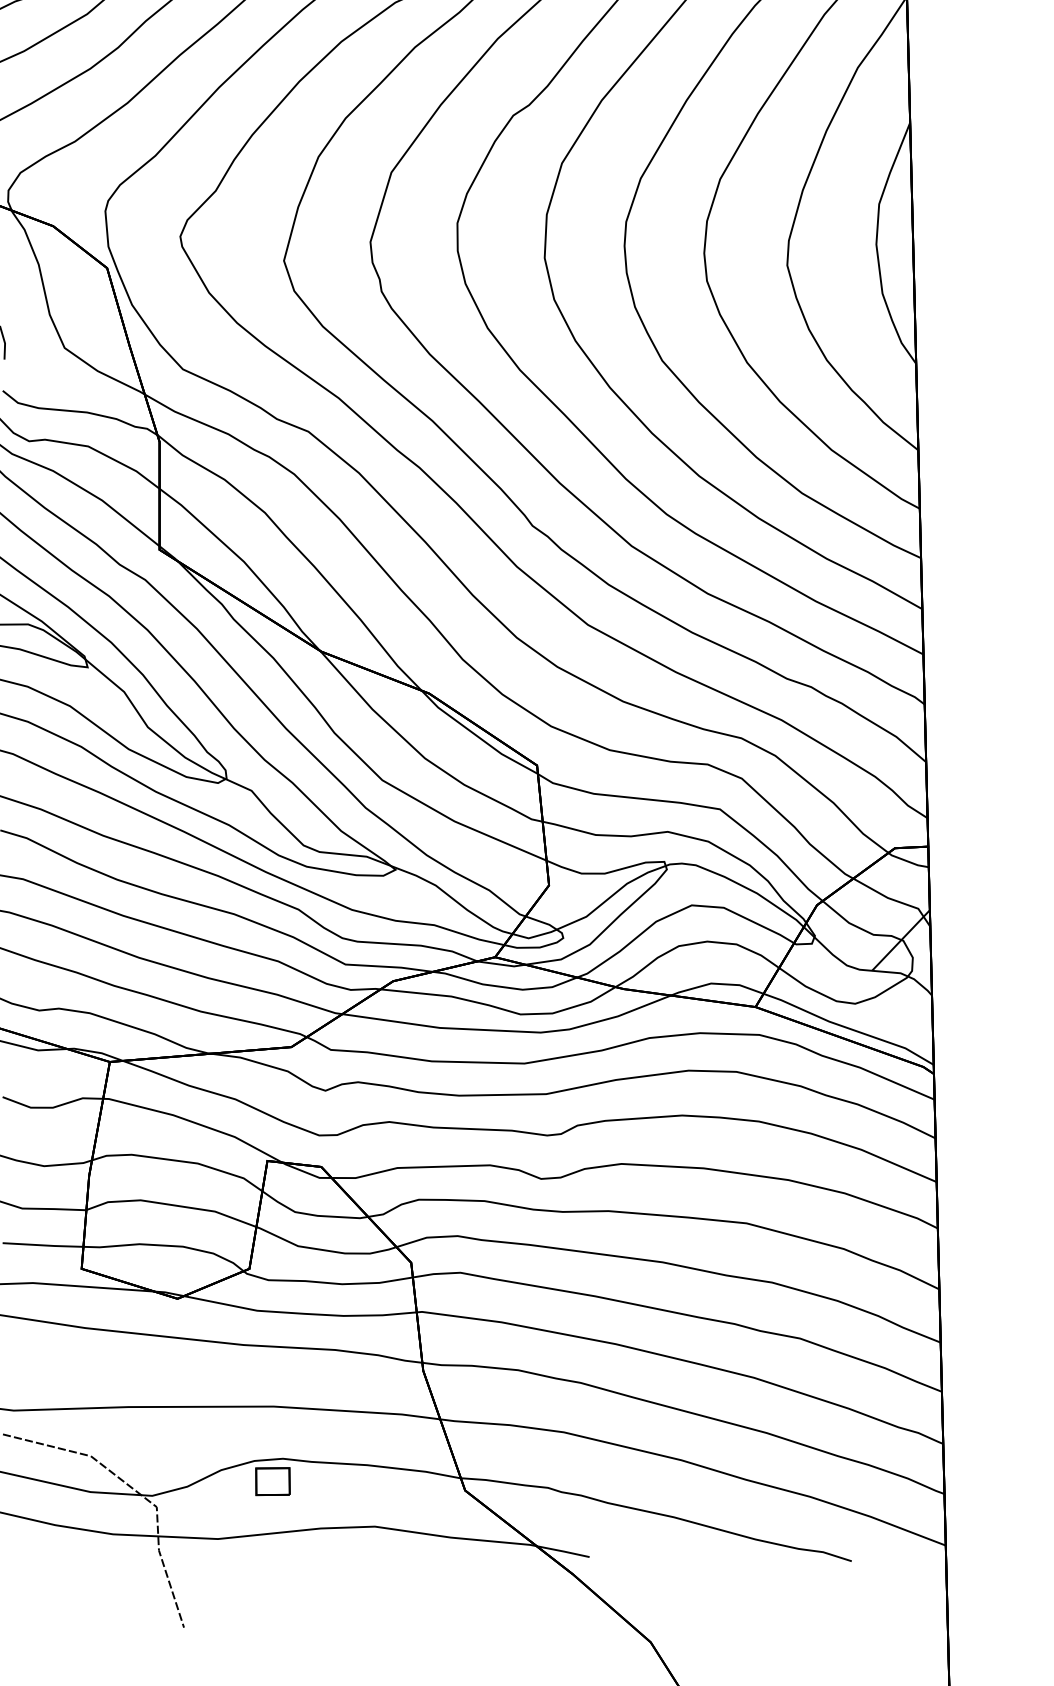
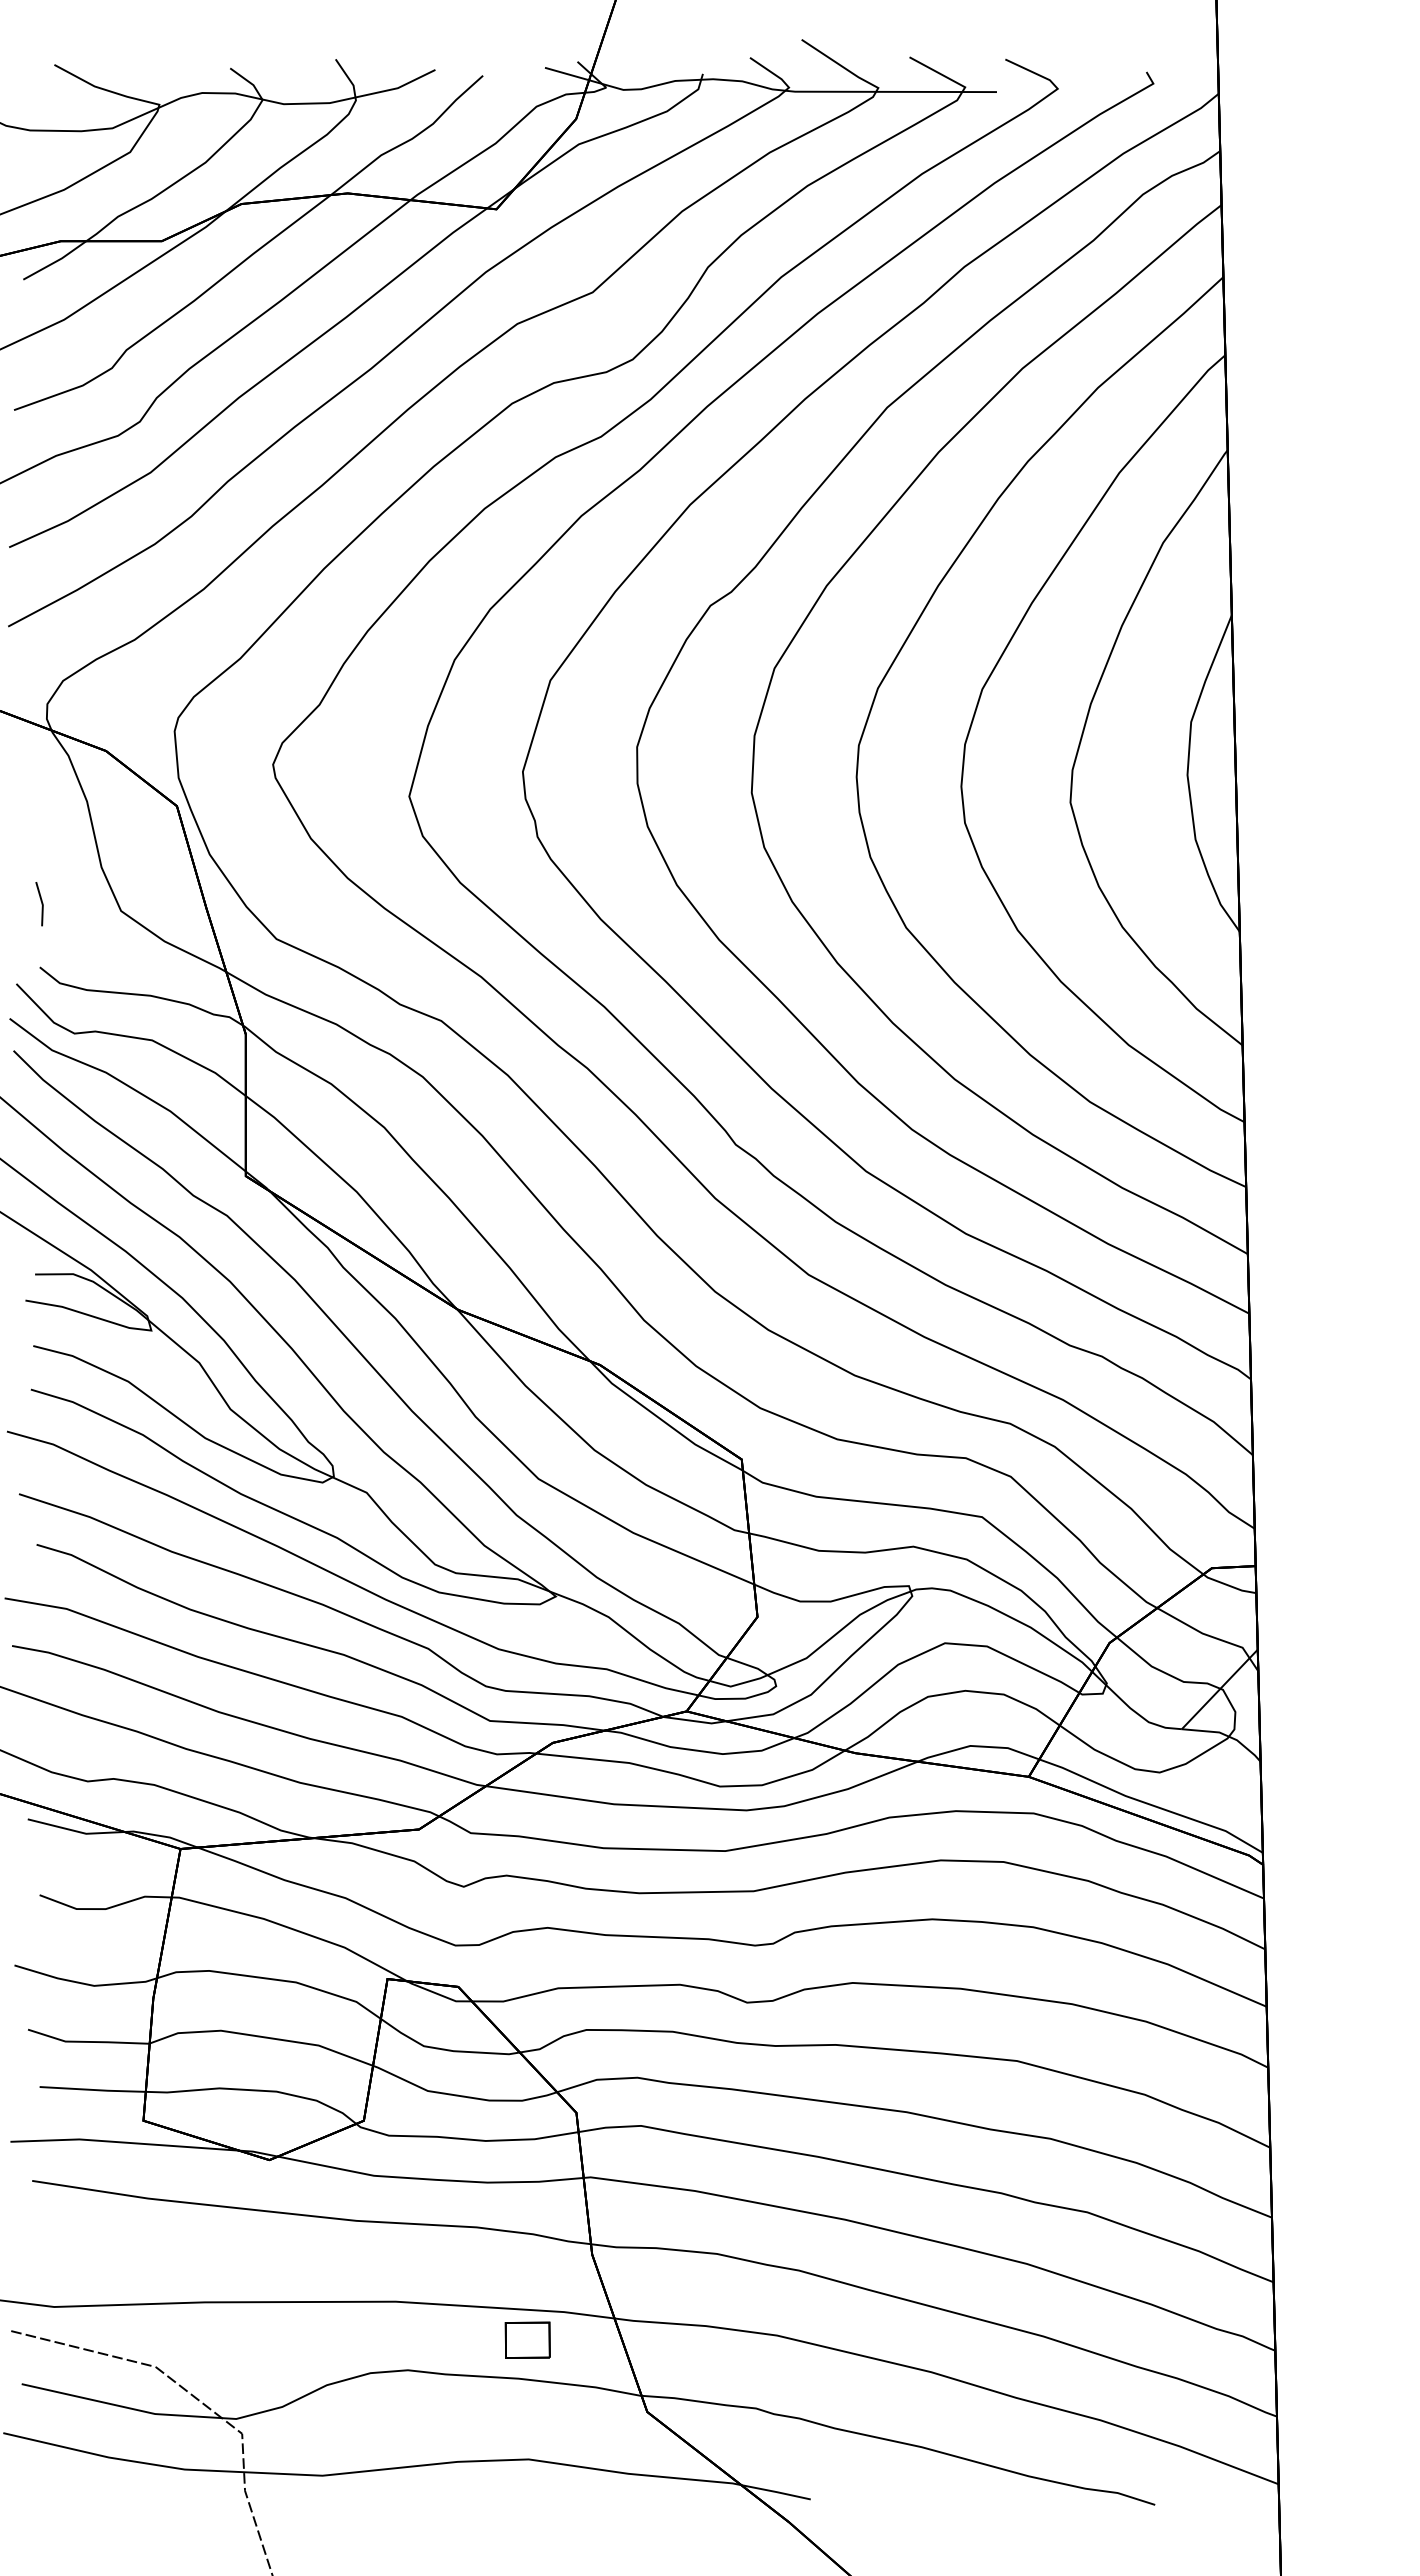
part: (272, 1481) -> (527, 2339), moved

